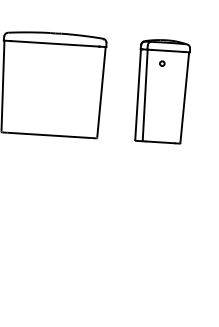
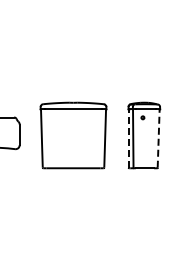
line: (137, 94) -> (128, 138), solid -> dashed
line: (184, 98) -> (158, 139), solid -> dashed

